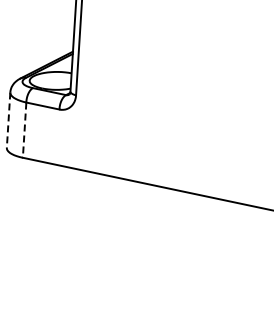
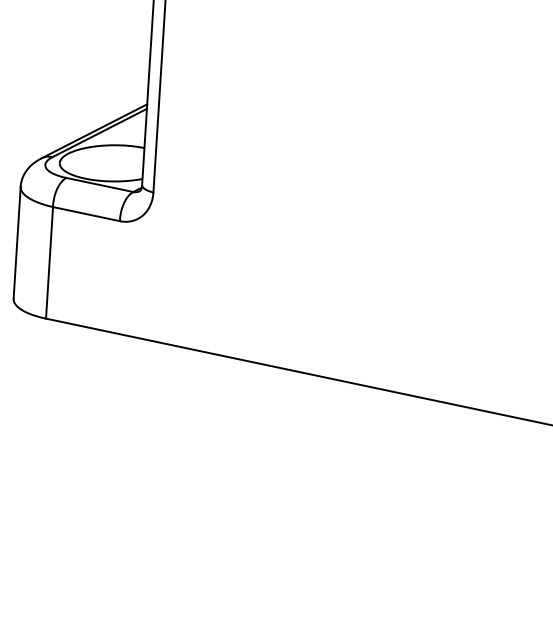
line: (8, 120) -> (16, 243), dashed -> solid
line: (24, 130) -> (49, 263), dashed -> solid

